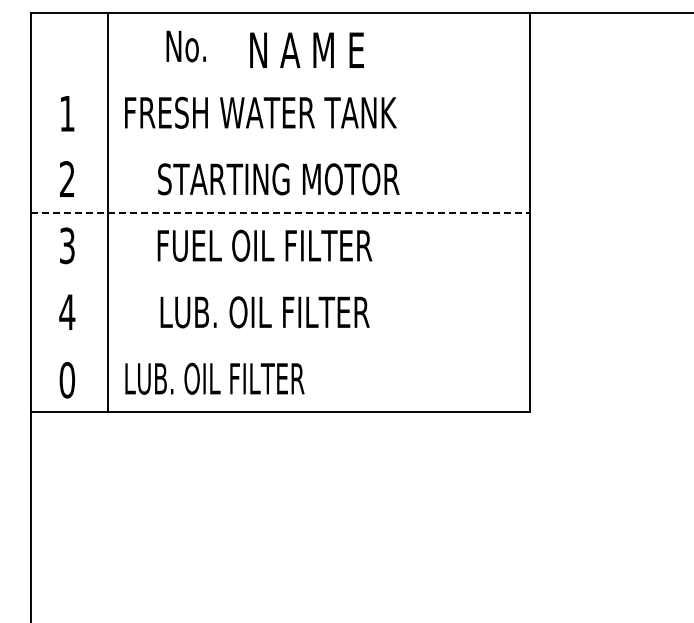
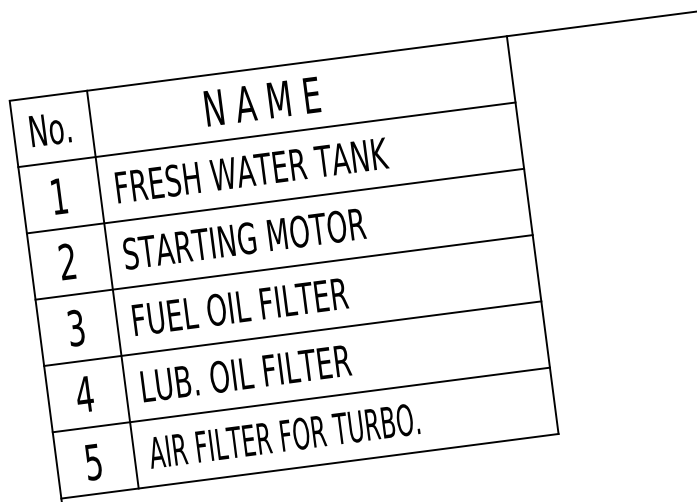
text: (185, 46) -> (49, 129), moved
text: (306, 49) -> (261, 100), moved
line: (279, 79) -> (266, 134), added
line: (279, 146) -> (274, 201), added
text: (278, 179) -> (244, 239), moved
line: (280, 212) -> (284, 267), dashed -> solid
text: (264, 245) -> (239, 306), moved
line: (279, 279) -> (292, 334), added
text: (264, 312) -> (245, 373), moved
line: (279, 345) -> (300, 399), added
text: (258, 378) -> (283, 435), LUB. OIL FILTER -> AIR FILTER FOR TURBO.
text: (67, 380) -> (93, 462), 0 -> 5

